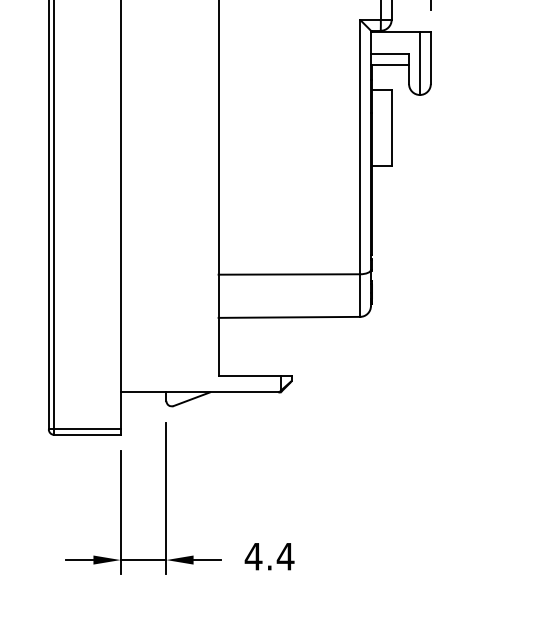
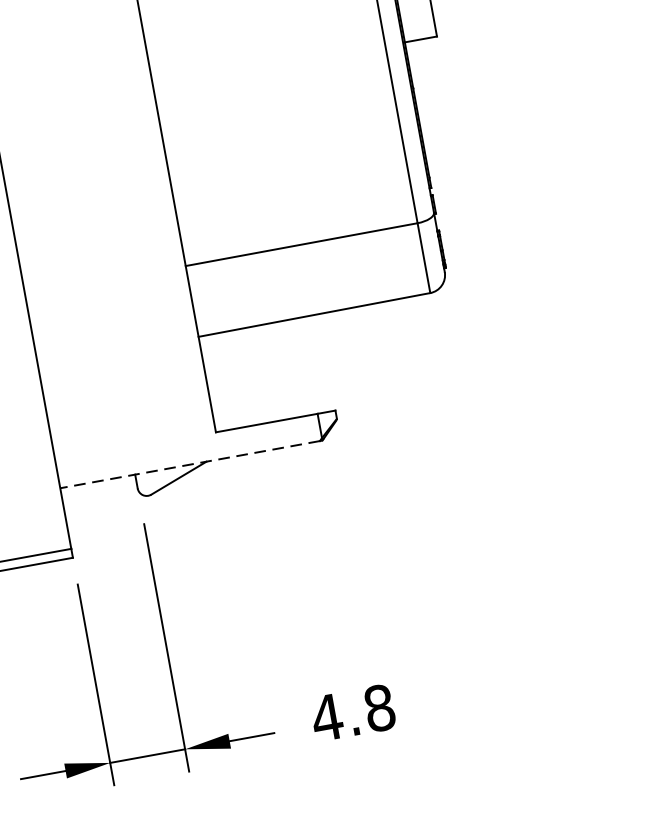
line: (199, 392) -> (189, 464), solid -> dashed
text: (285, 556) -> (379, 707), 4.4 -> 4.8

